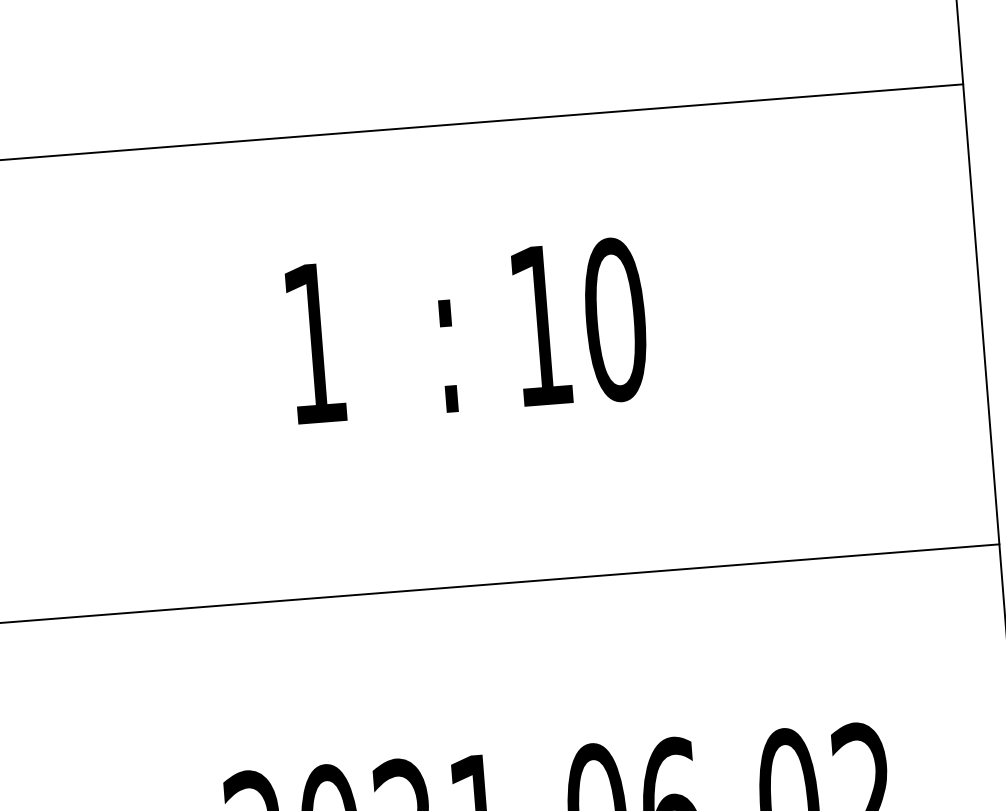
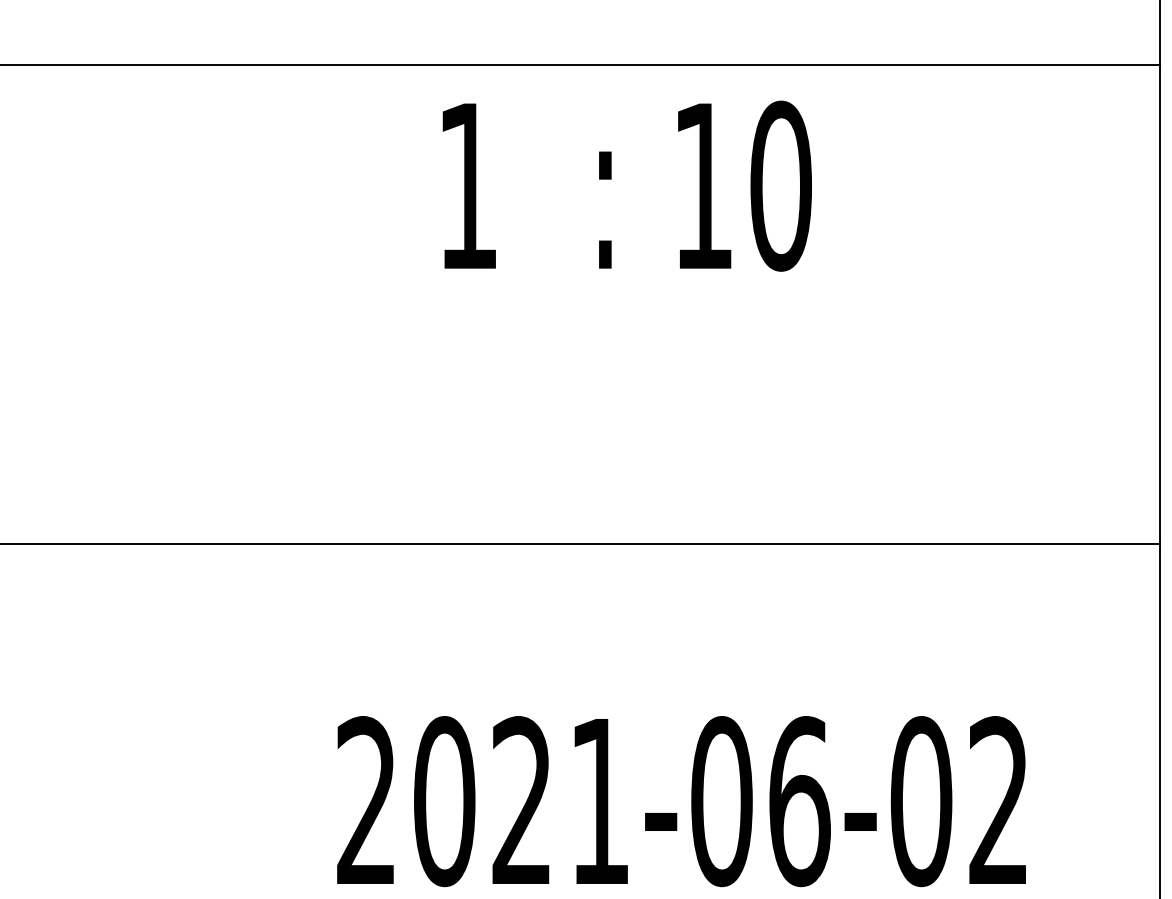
text: (466, 330) -> (626, 185), moved

